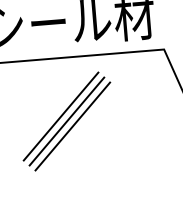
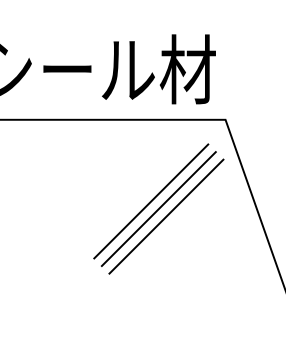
part: (66, 121) -> (158, 208), moved

